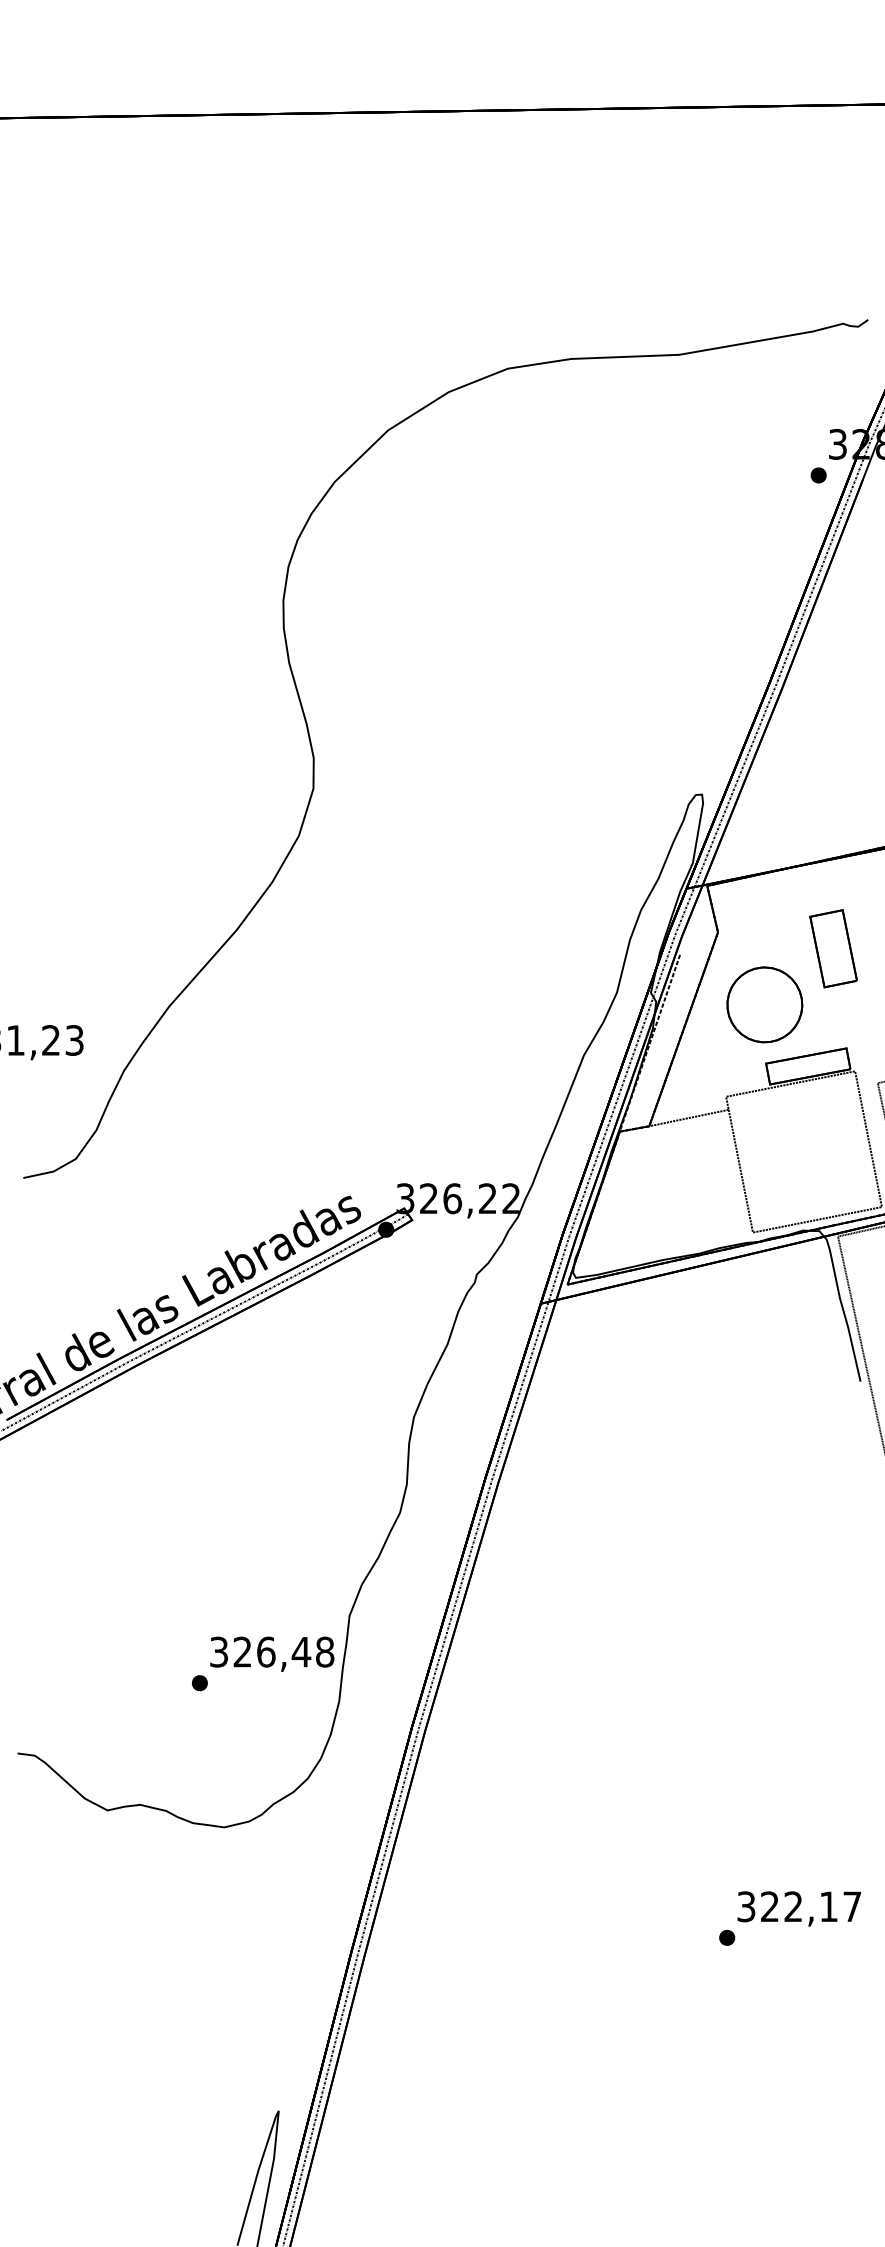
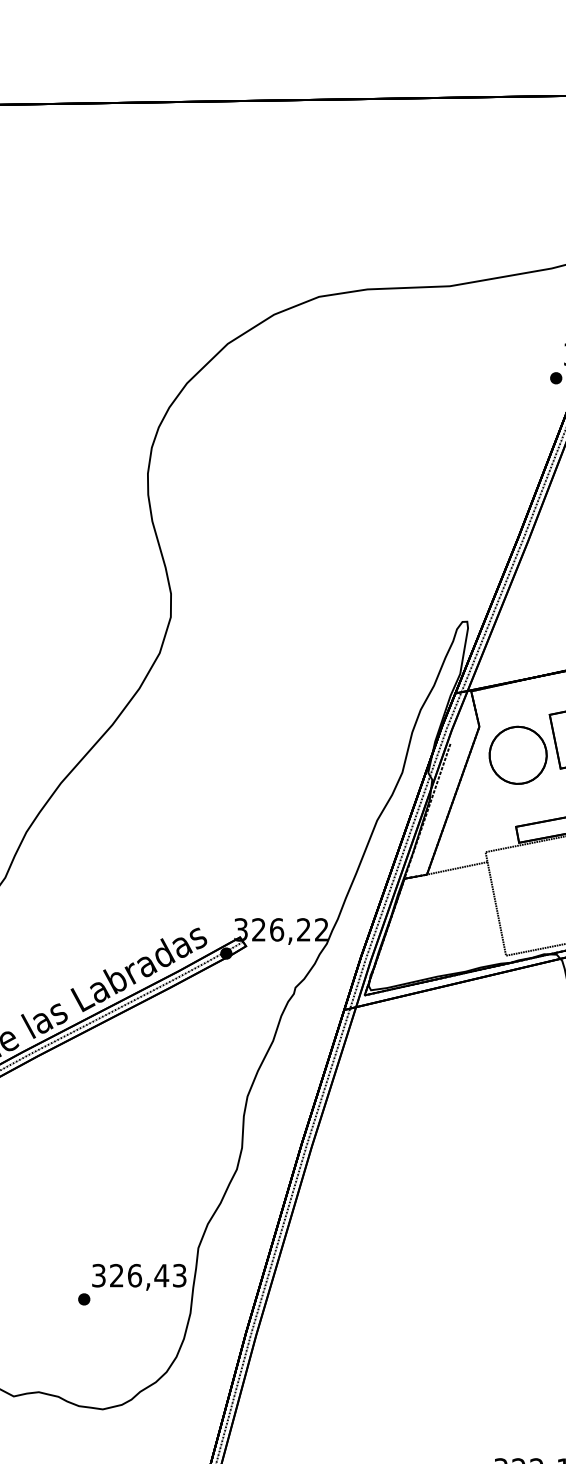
part: (764, 1004) -> (517, 755), moved
text: (325, 1651) -> (180, 1275), 326,48 -> 326,43

